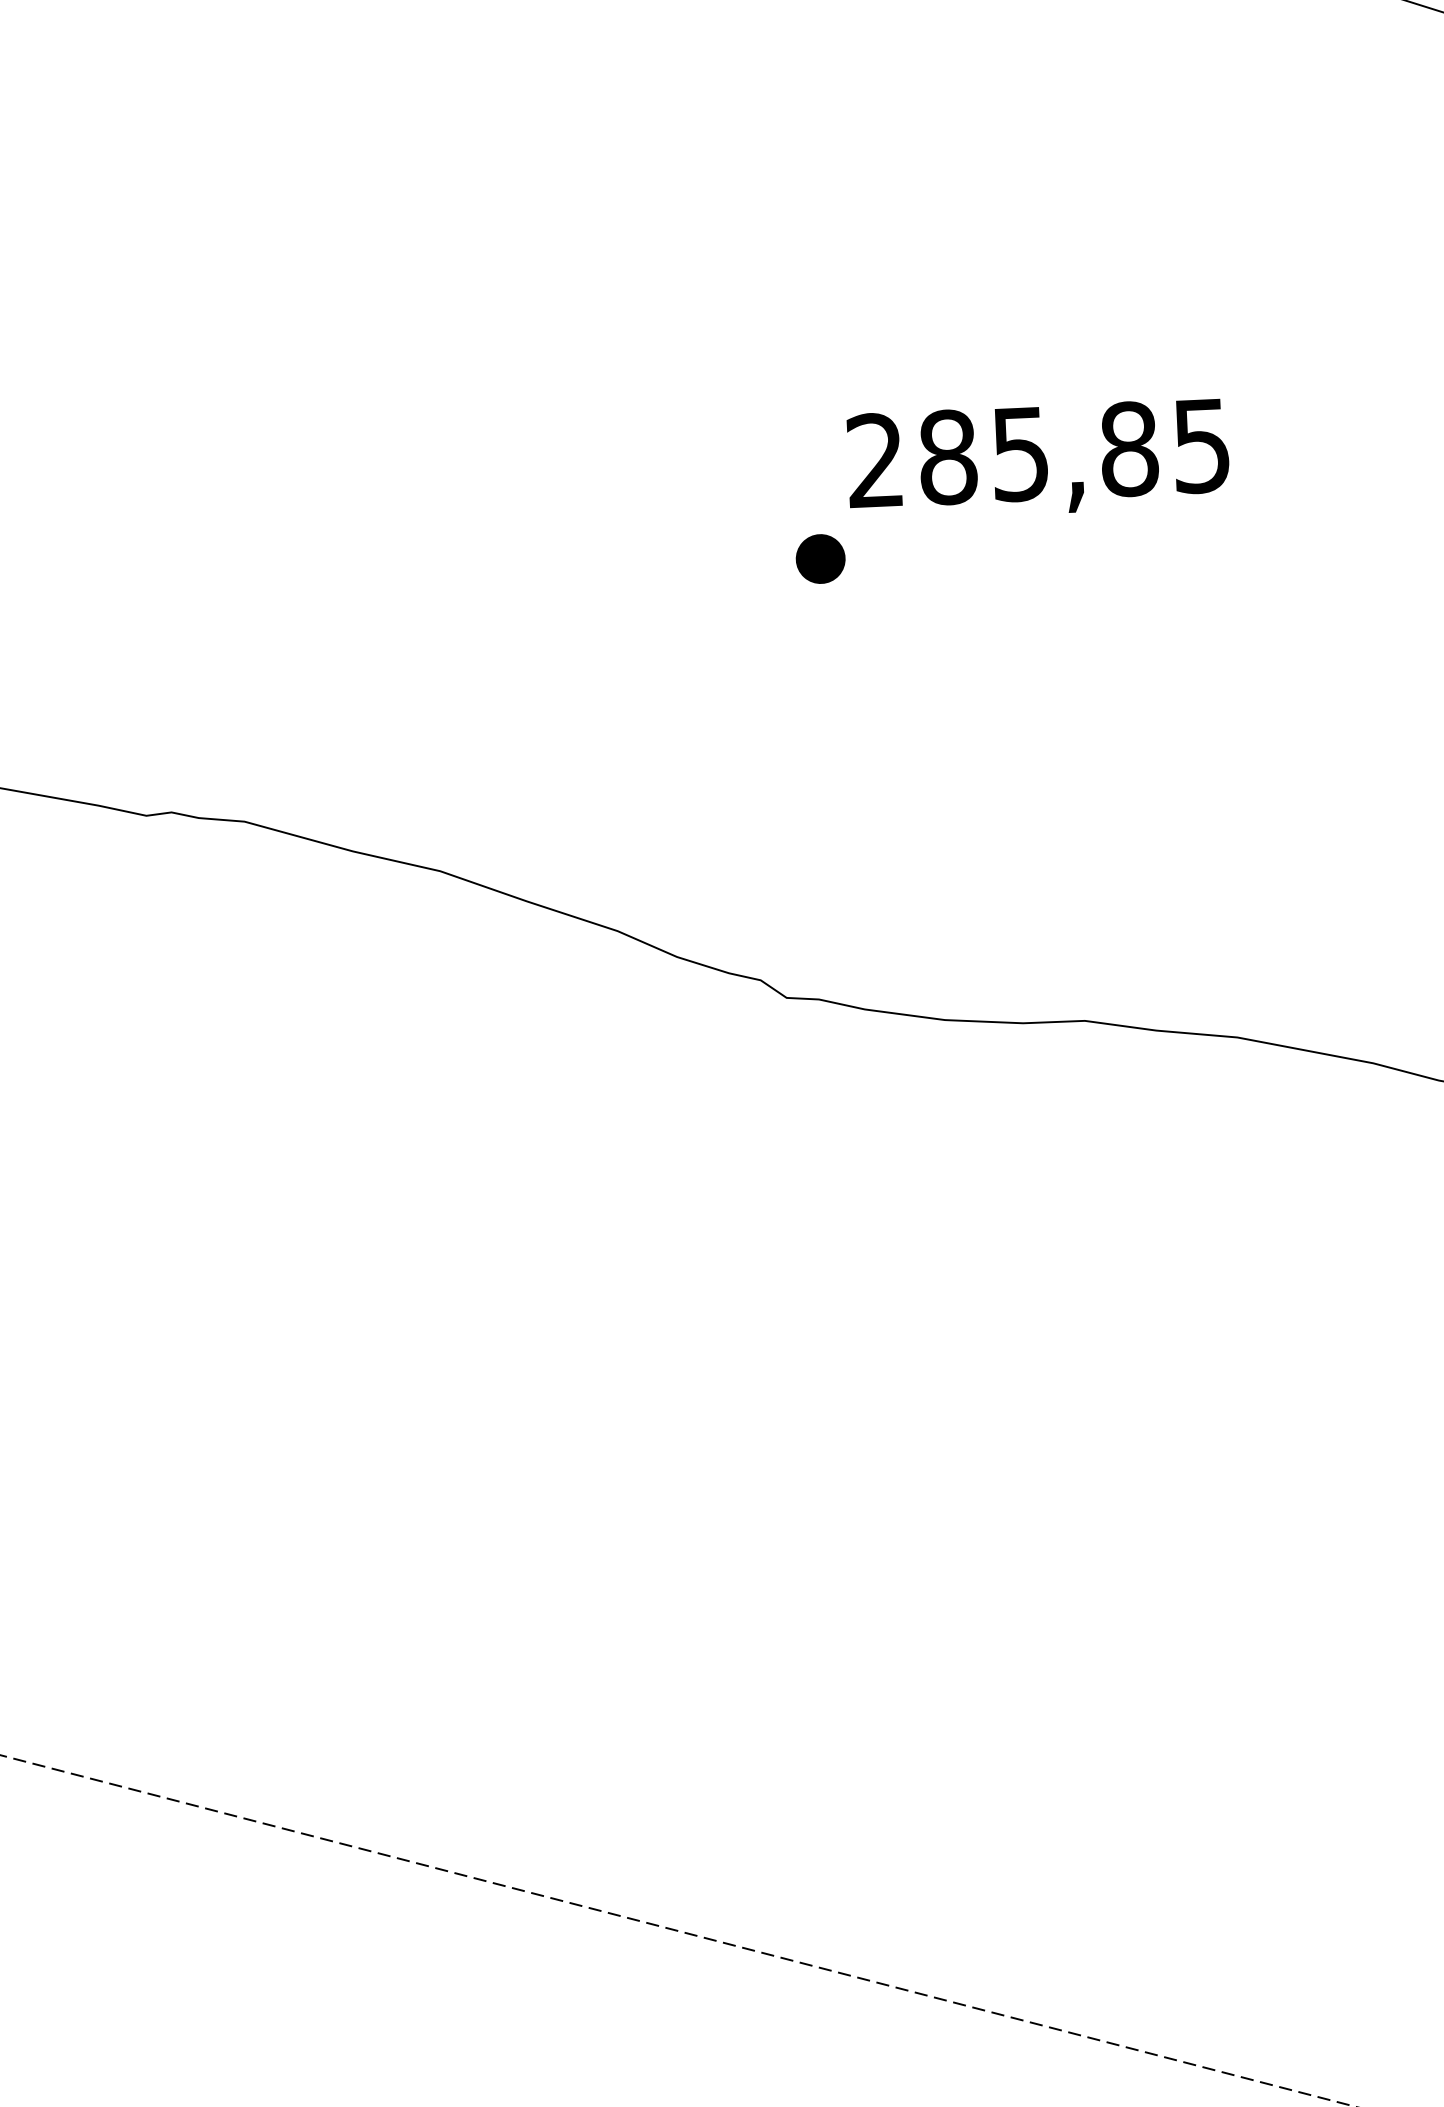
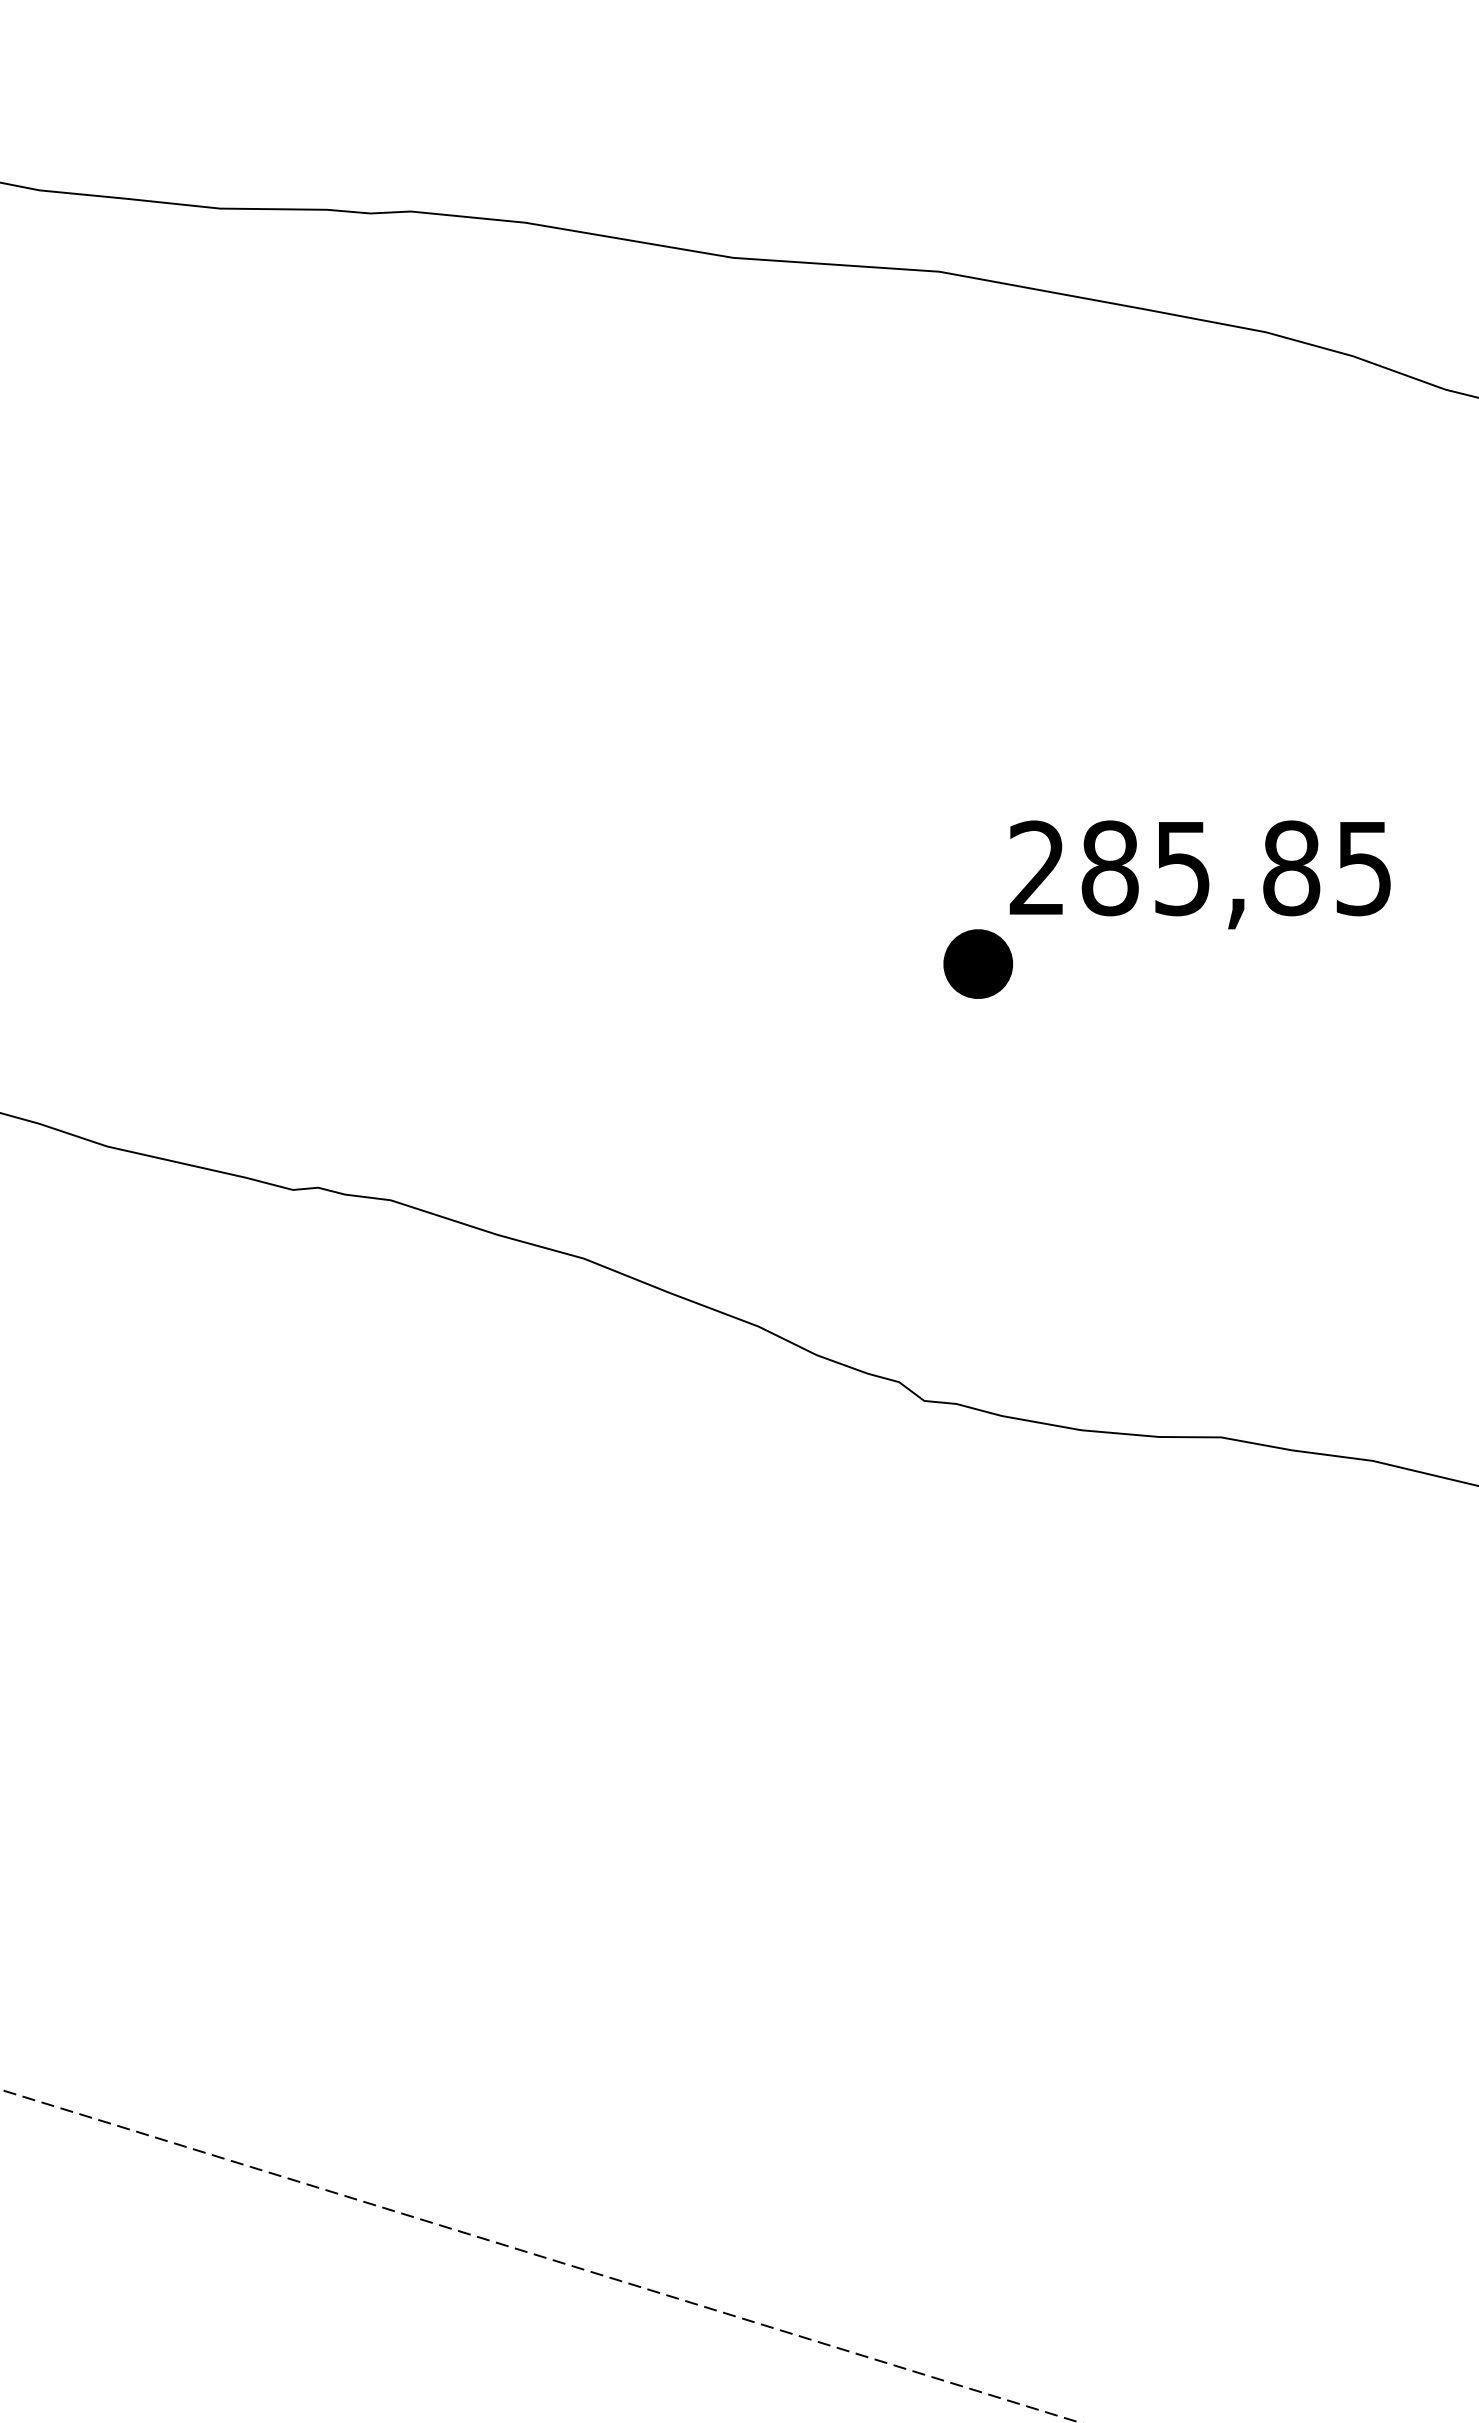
part: (819, 558) -> (977, 963), size x1.4

